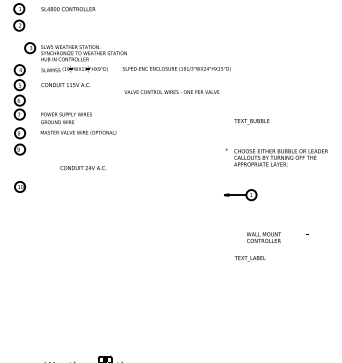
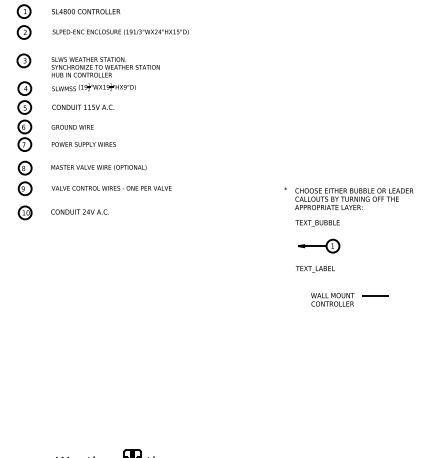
part: (29, 47) -> (23, 60), moved
text: (176, 68) -> (120, 31), moved
text: (171, 92) -> (111, 188), moved
text: (251, 121) -> (317, 223), moved
text: (57, 122) -> (72, 127), moved
text: (82, 167) -> (79, 211), moved
part: (19, 186) -> (24, 212), moved
part: (240, 194) -> (319, 245), moved
line: (297, 235) -> (375, 296), added
text: (250, 258) -> (315, 269), moved

